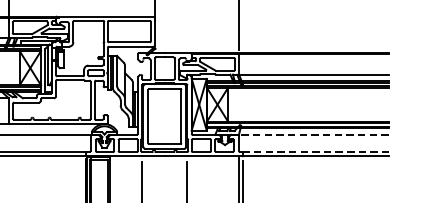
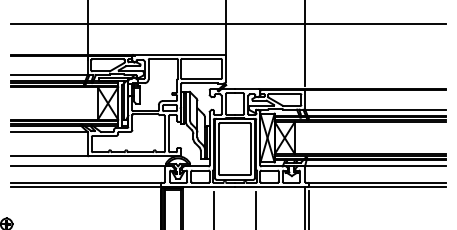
line: (312, 134) -> (374, 166), dashed -> solid
line: (315, 151) -> (377, 182), dashed -> solid

